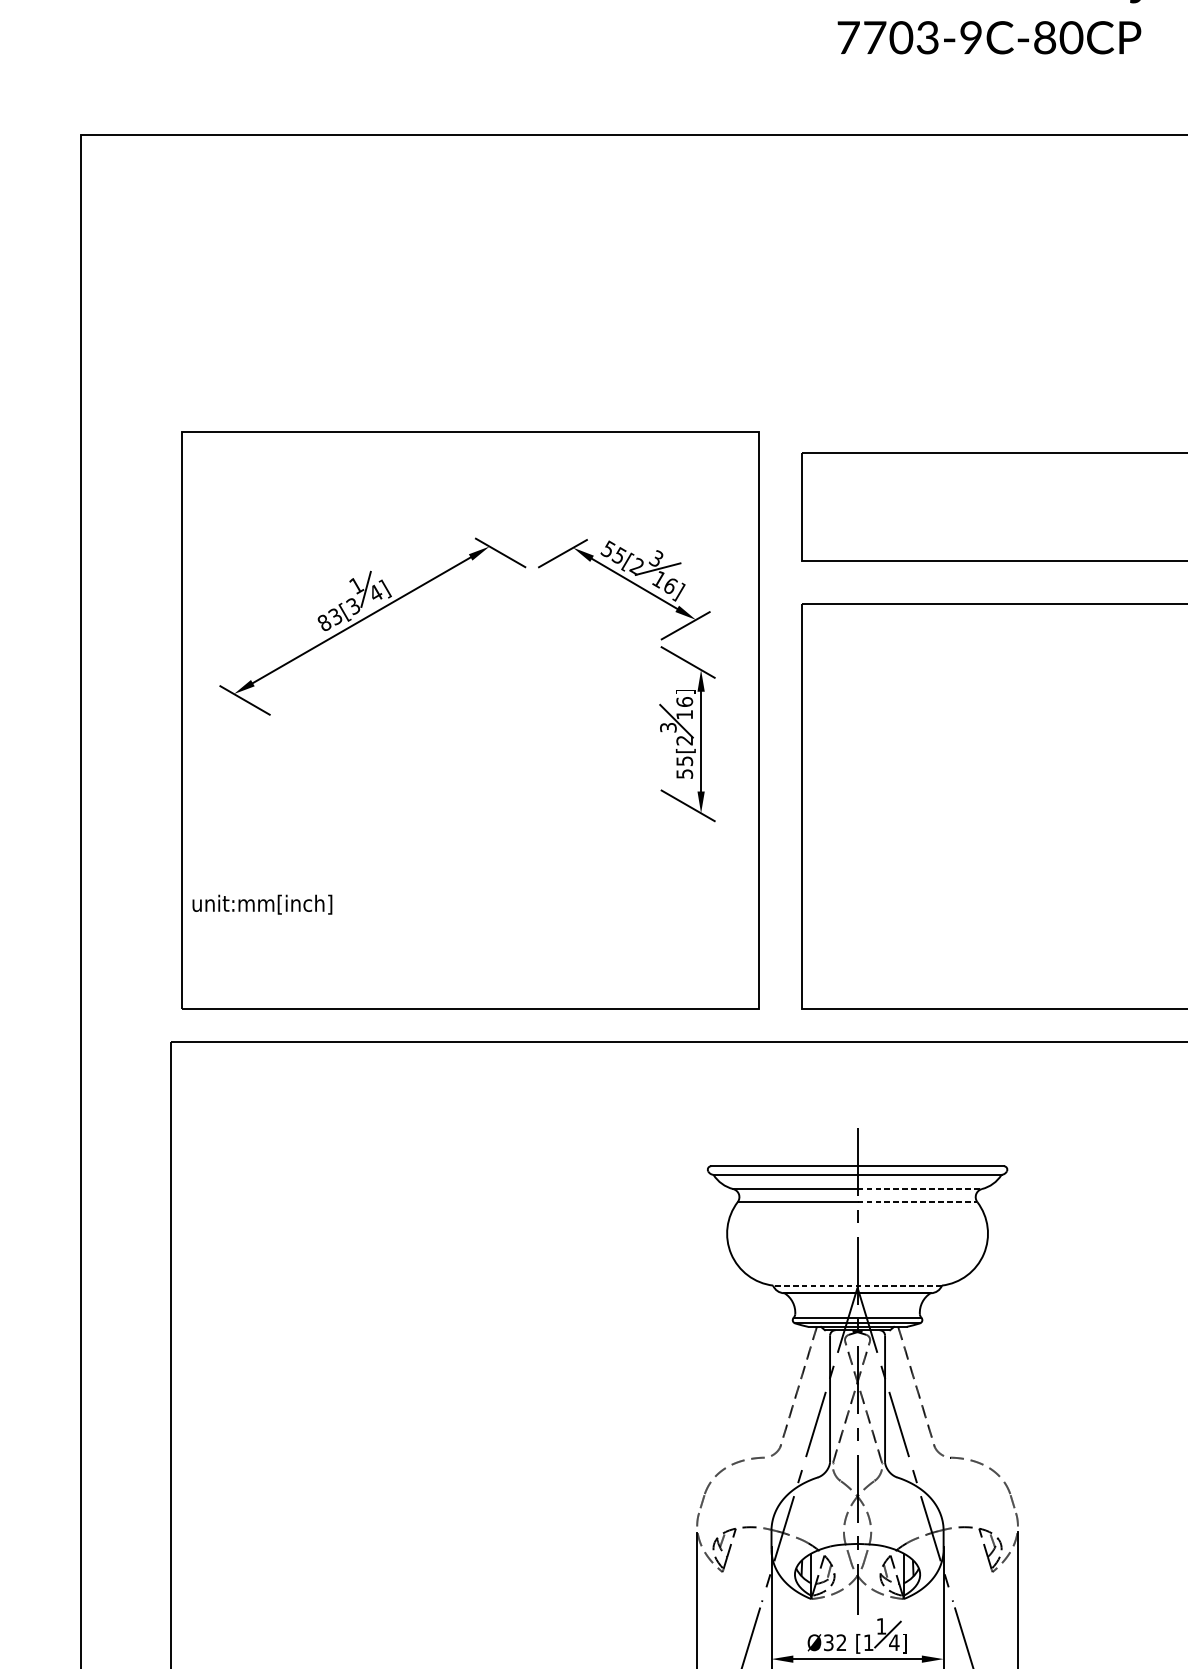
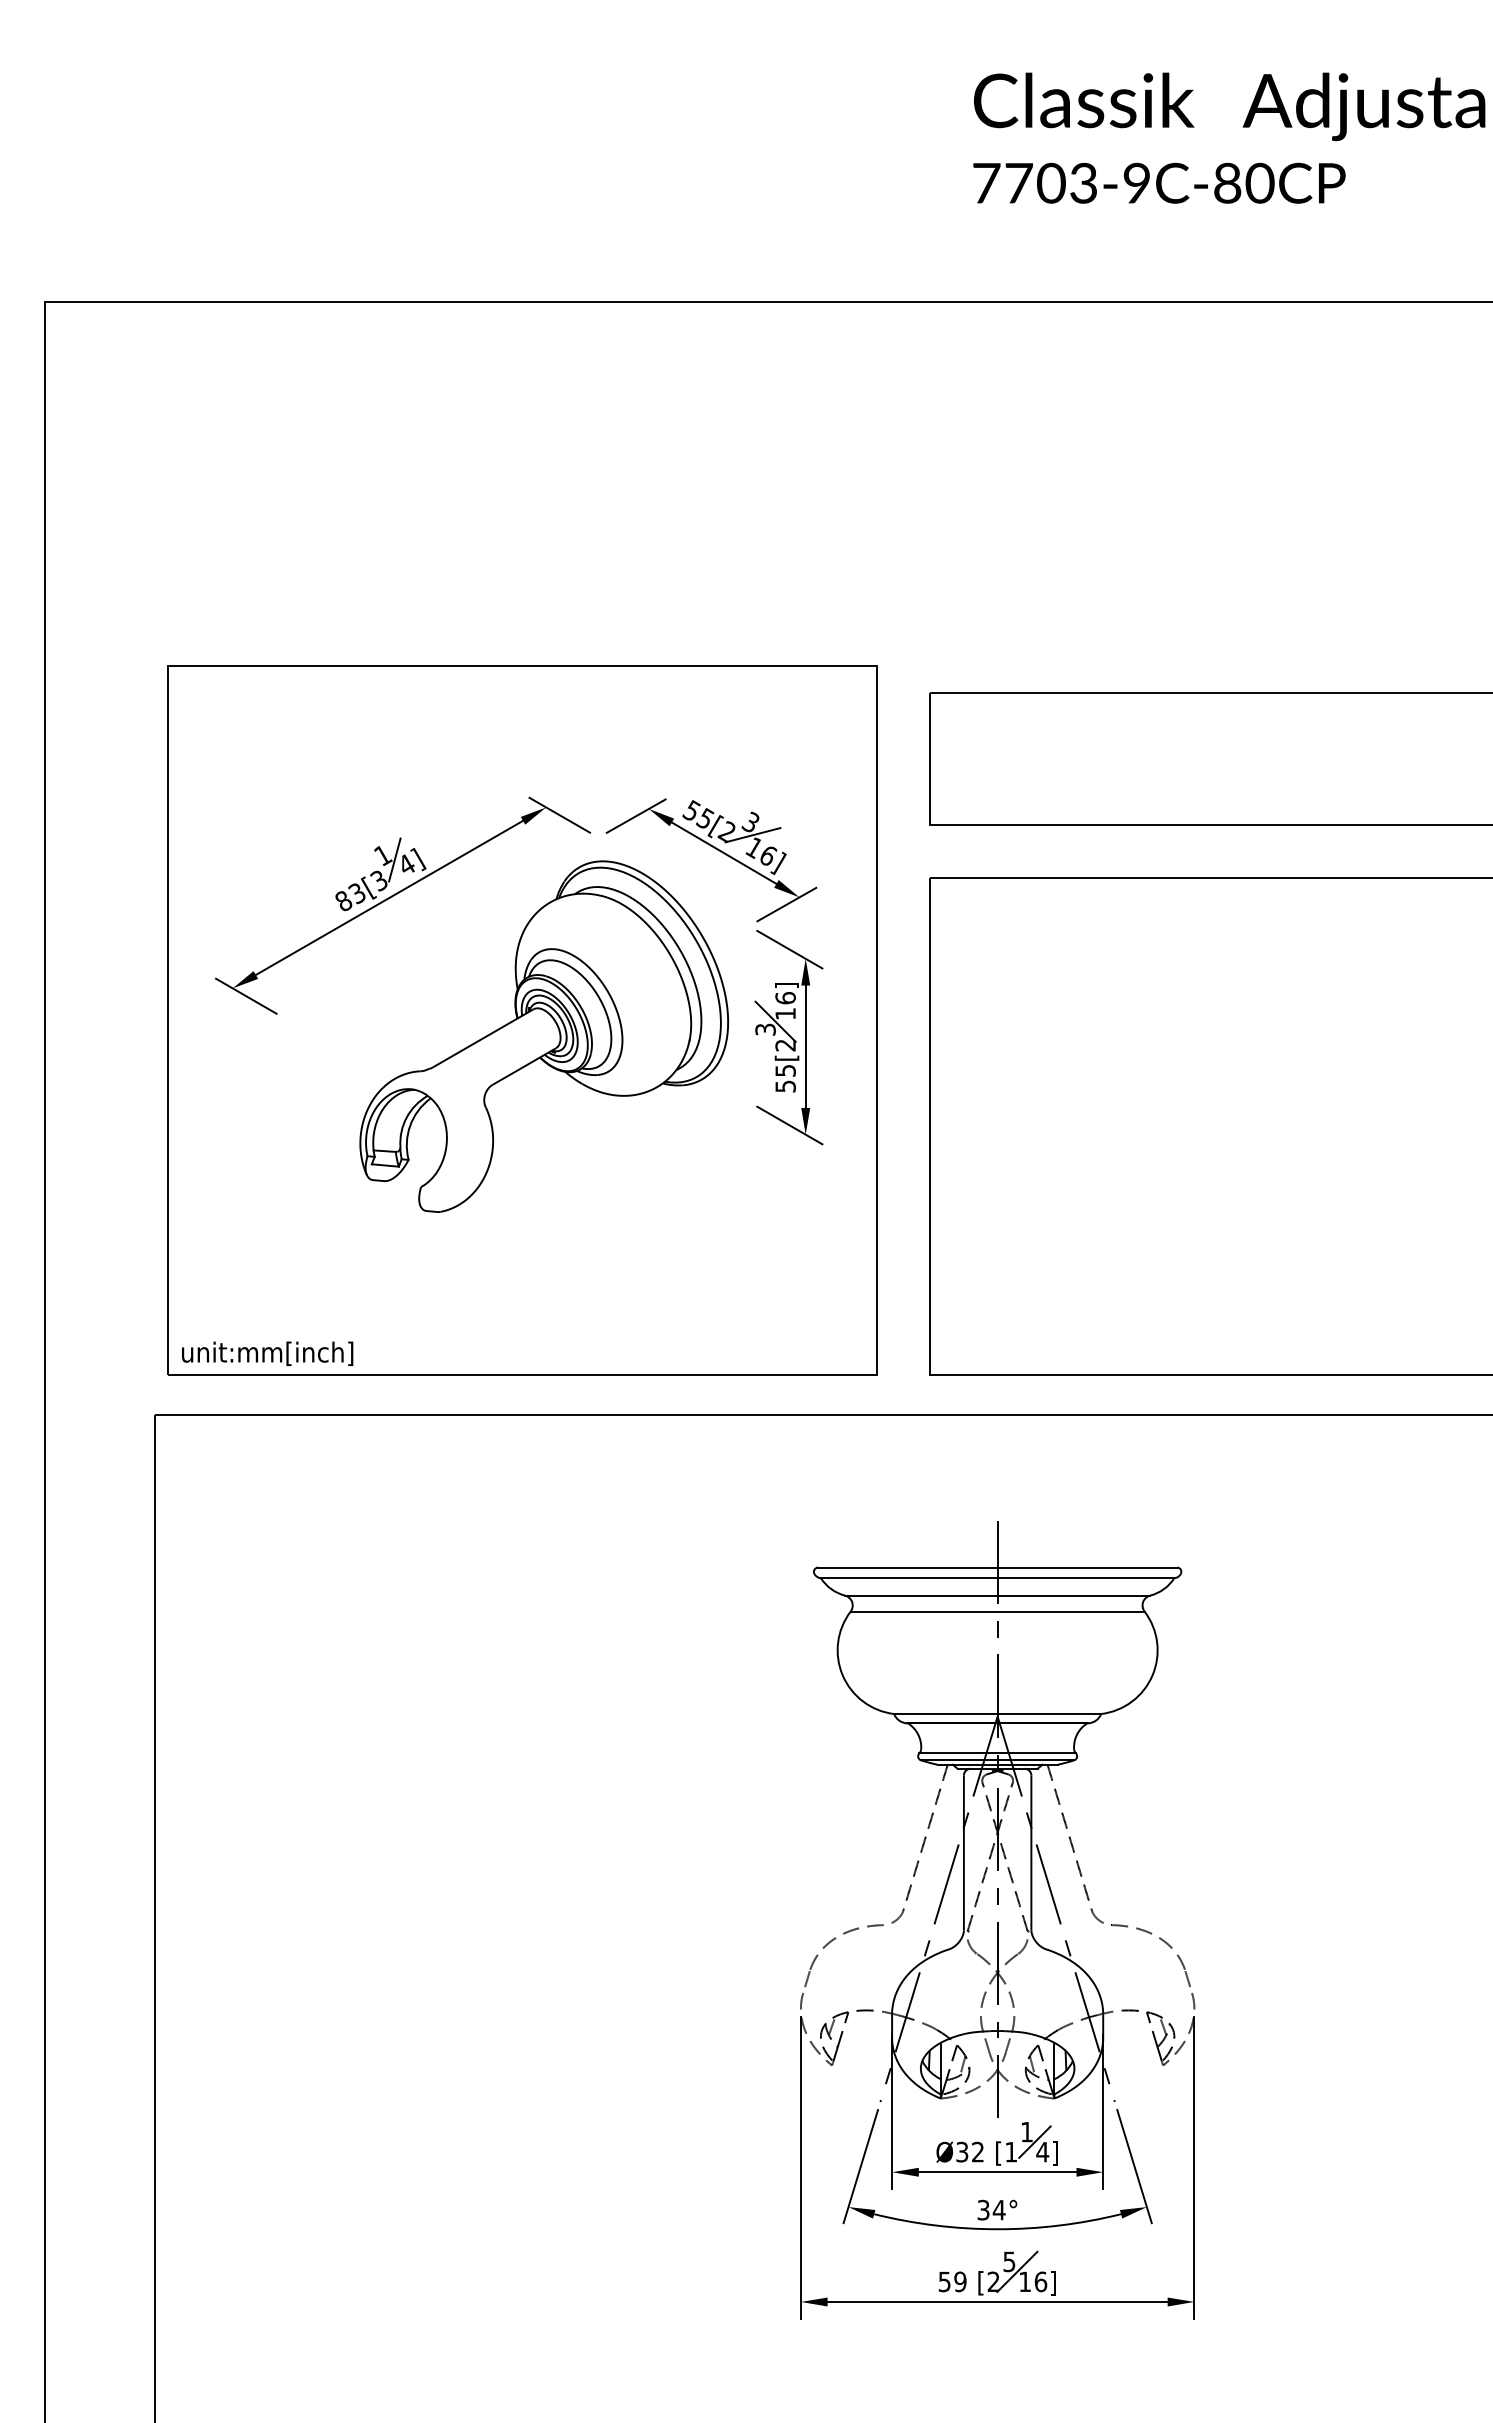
part: (487, 733) -> (543, 1036), added
text: (262, 904) -> (267, 1353), moved
line: (920, 1188) -> (1074, 1595), dashed -> solid
line: (917, 1202) -> (1071, 1611), dashed -> solid
line: (857, 1285) -> (997, 1714), dashed -> solid

